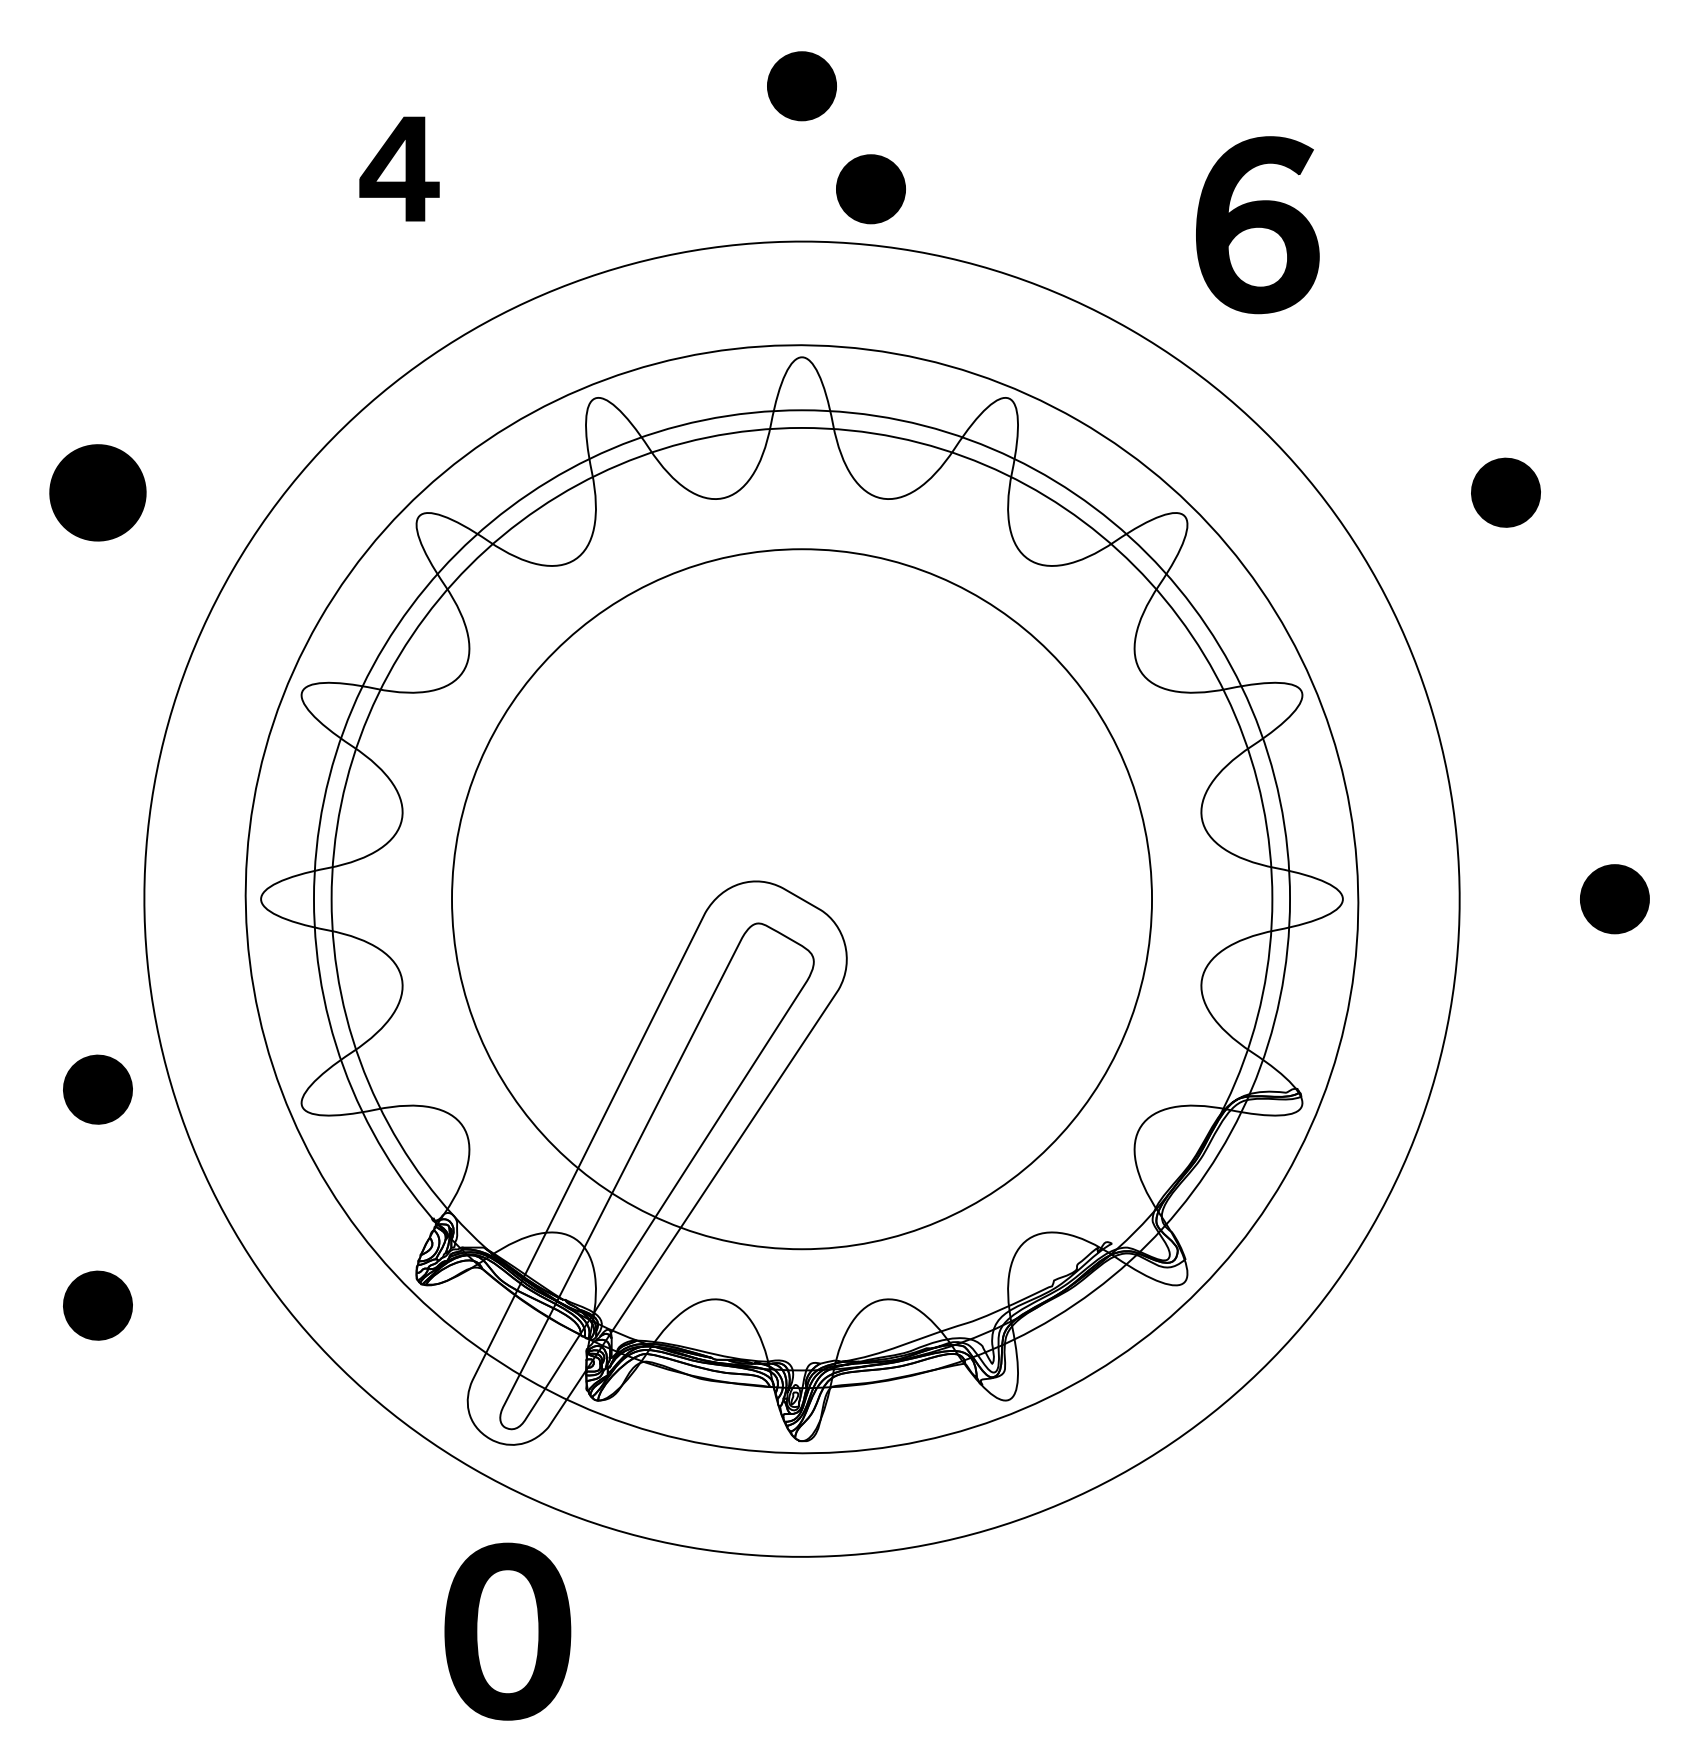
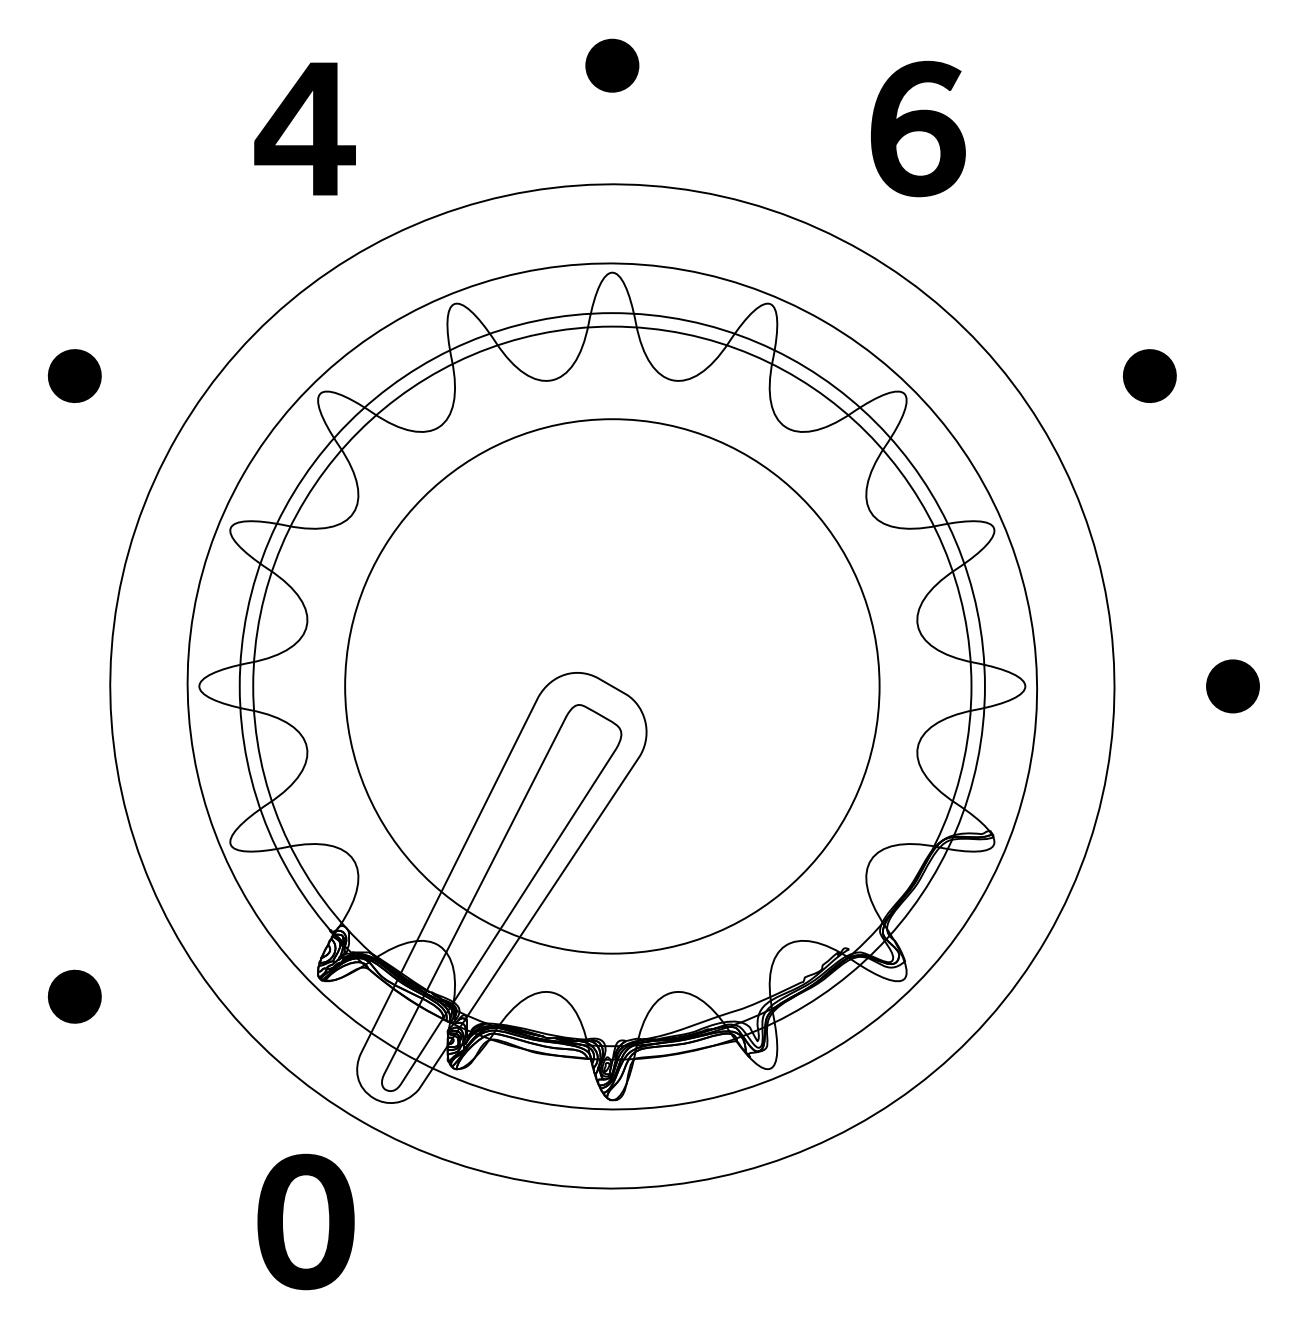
part: (399, 168) -> (305, 128), size x1.67
part: (870, 189) -> (664, 144), removed
part: (1257, 225) -> (918, 129), moved
part: (97, 492) -> (74, 375), size x0.71
part: (97, 1089) -> (74, 831), removed
part: (507, 1631) -> (305, 1221), moved

